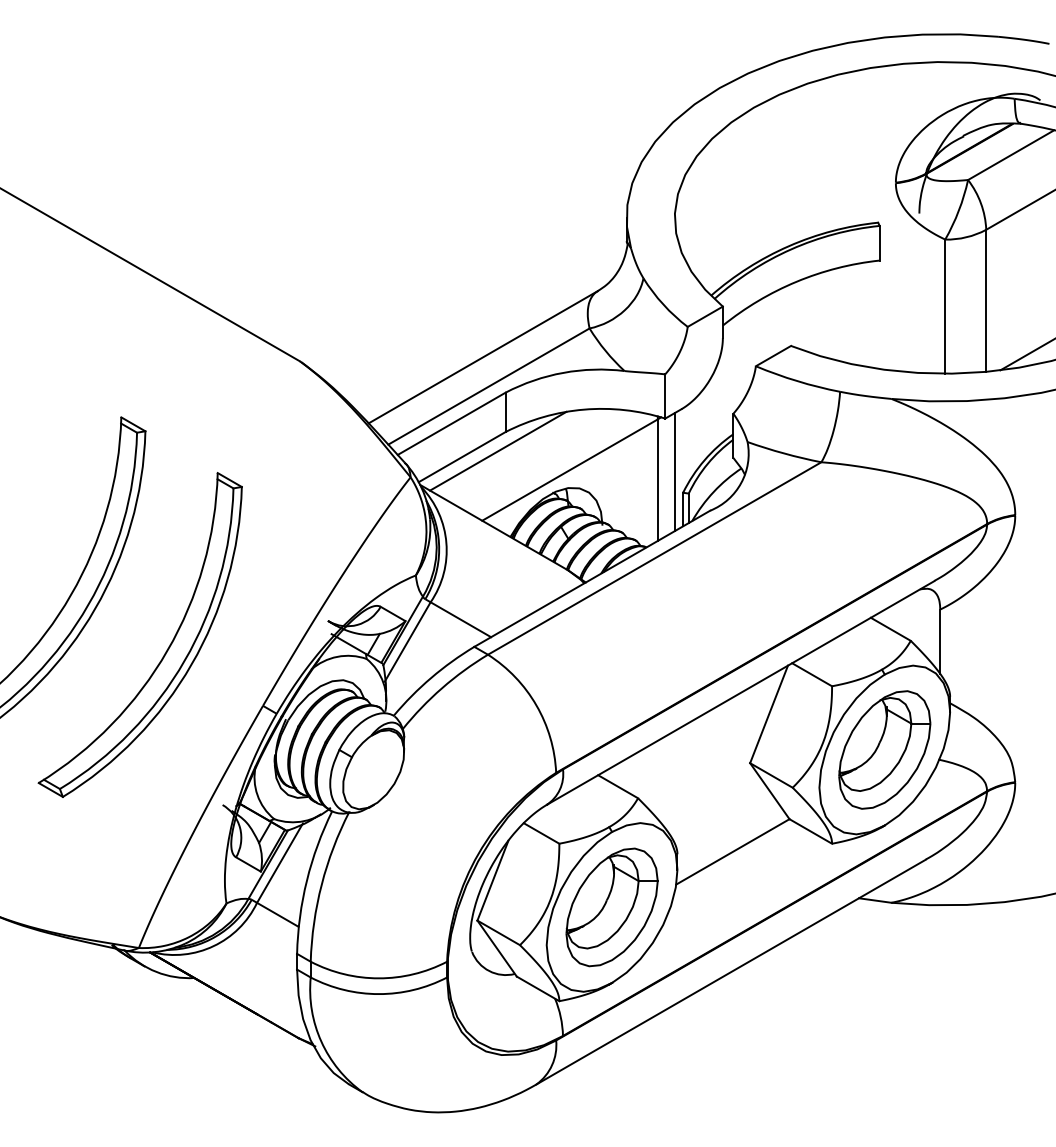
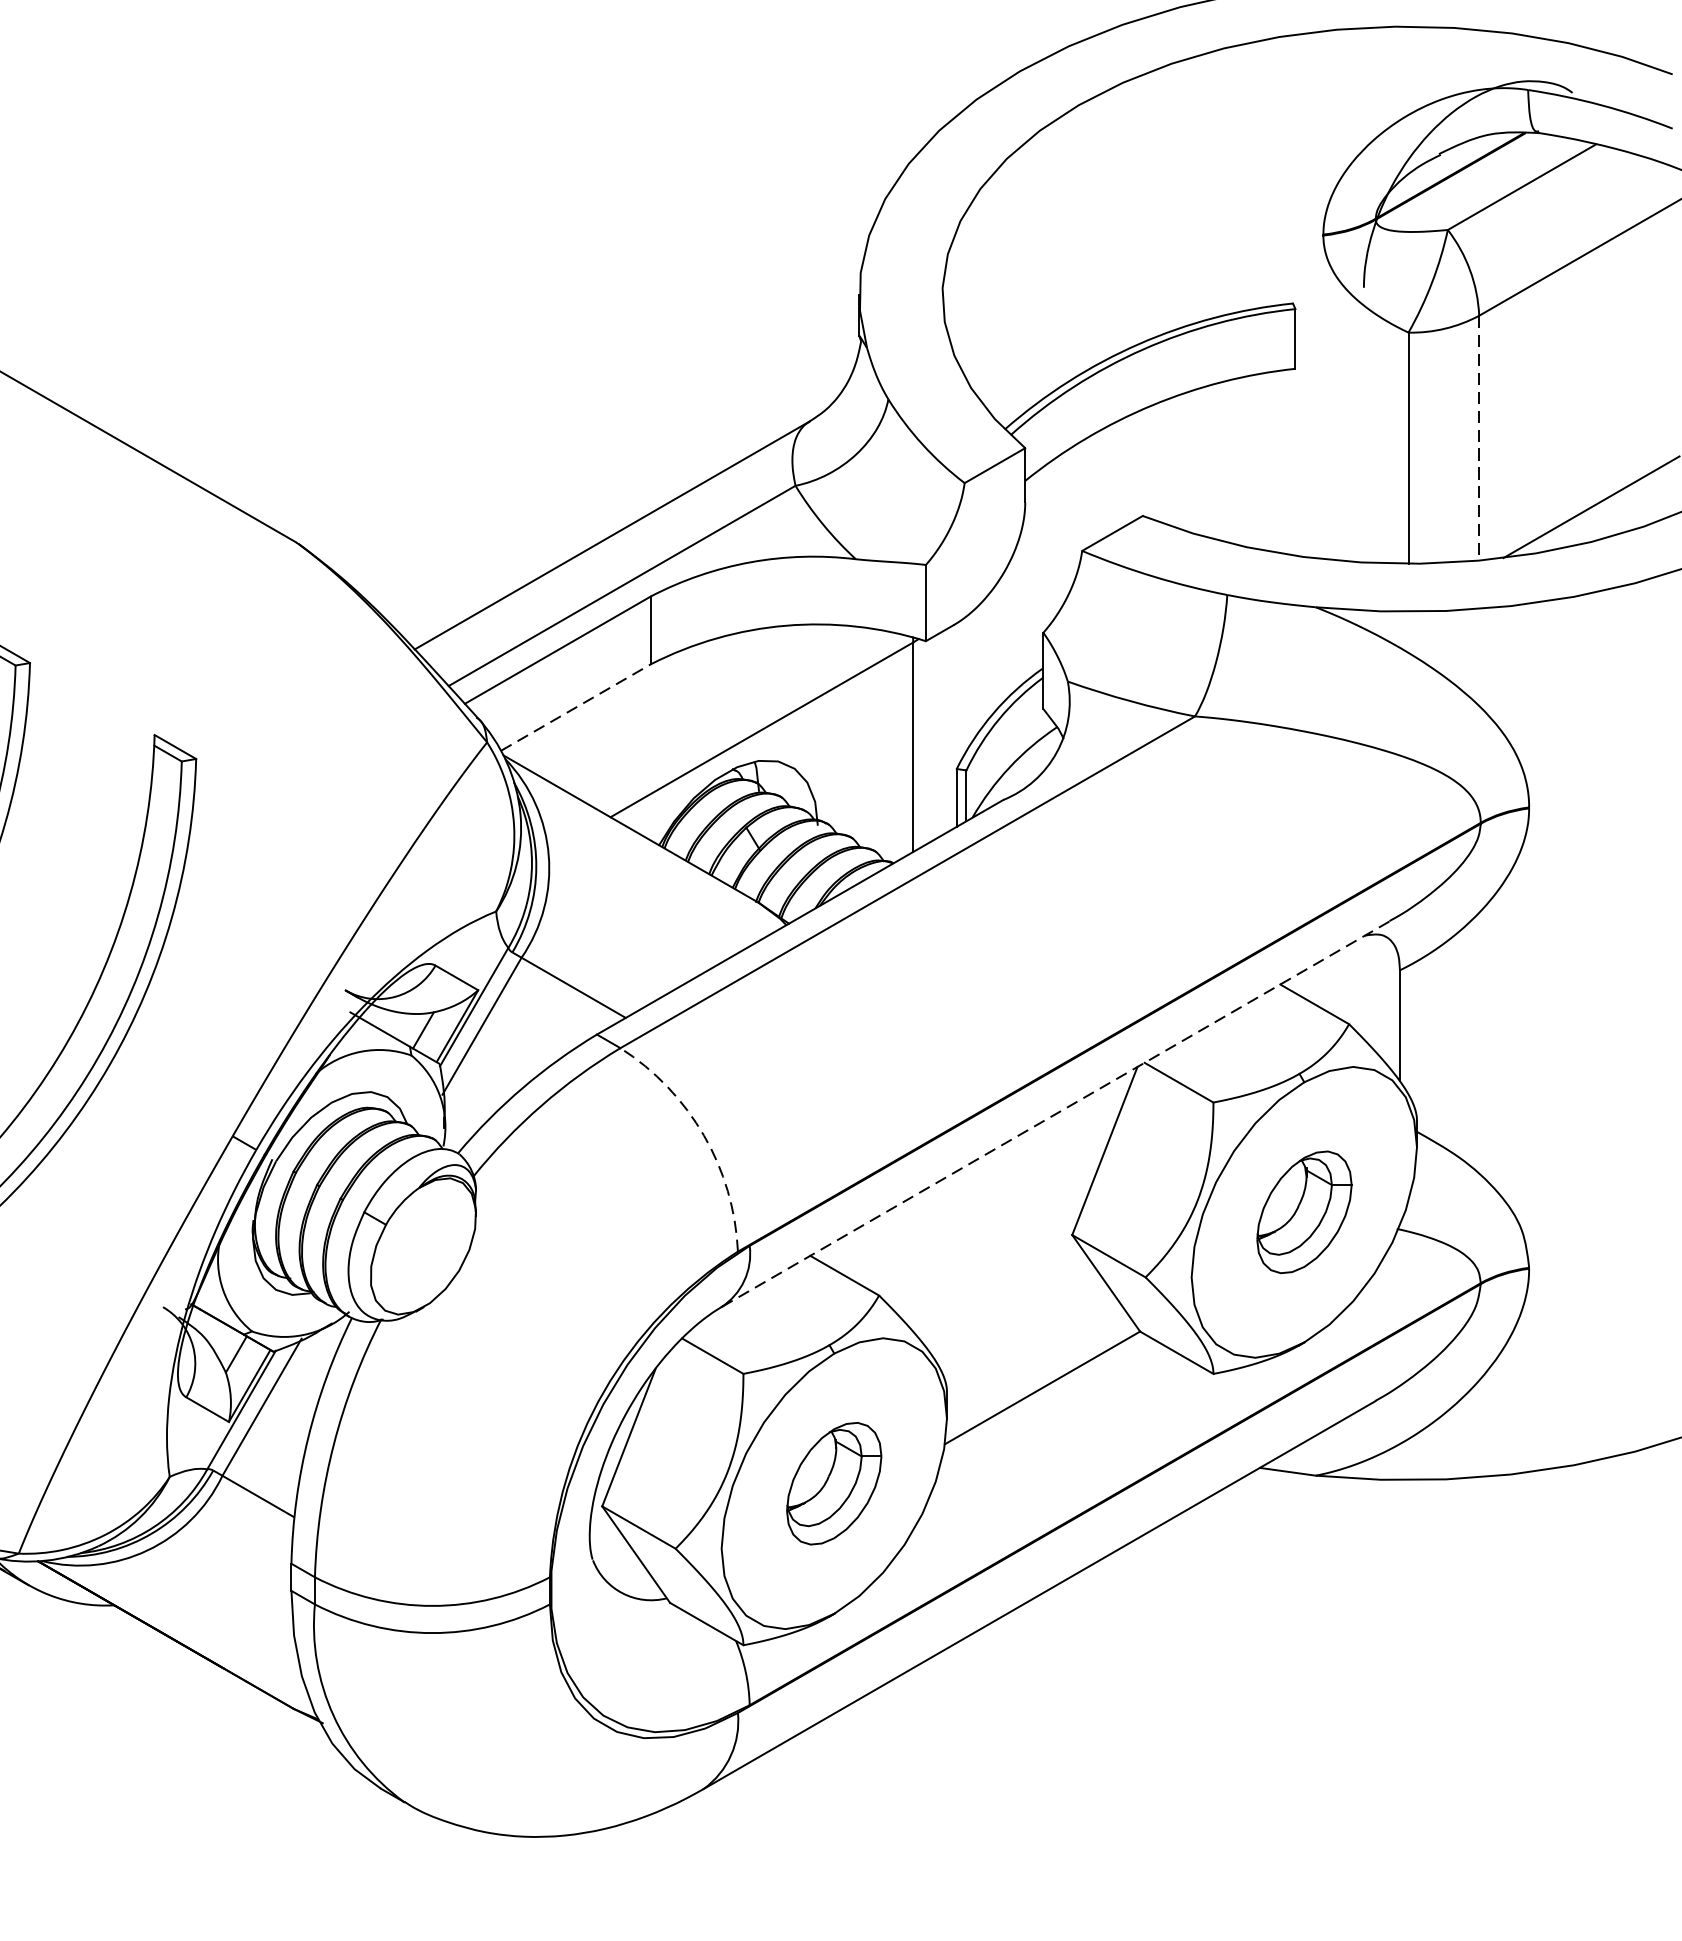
line: (986, 301) -> (1479, 439), solid -> dashed
line: (498, 450) -> (638, 696), removed
line: (462, 456) -> (576, 706), solid -> dashed
line: (674, 472) -> (941, 734), removed
line: (740, 692) -> (1055, 1113), solid -> dashed
arc: (536, 705) -> (704, 1135), solid -> dashed
part: (884, 749) -> (1303, 1211), size x0.6
part: (611, 907) -> (833, 1483), size x0.6

